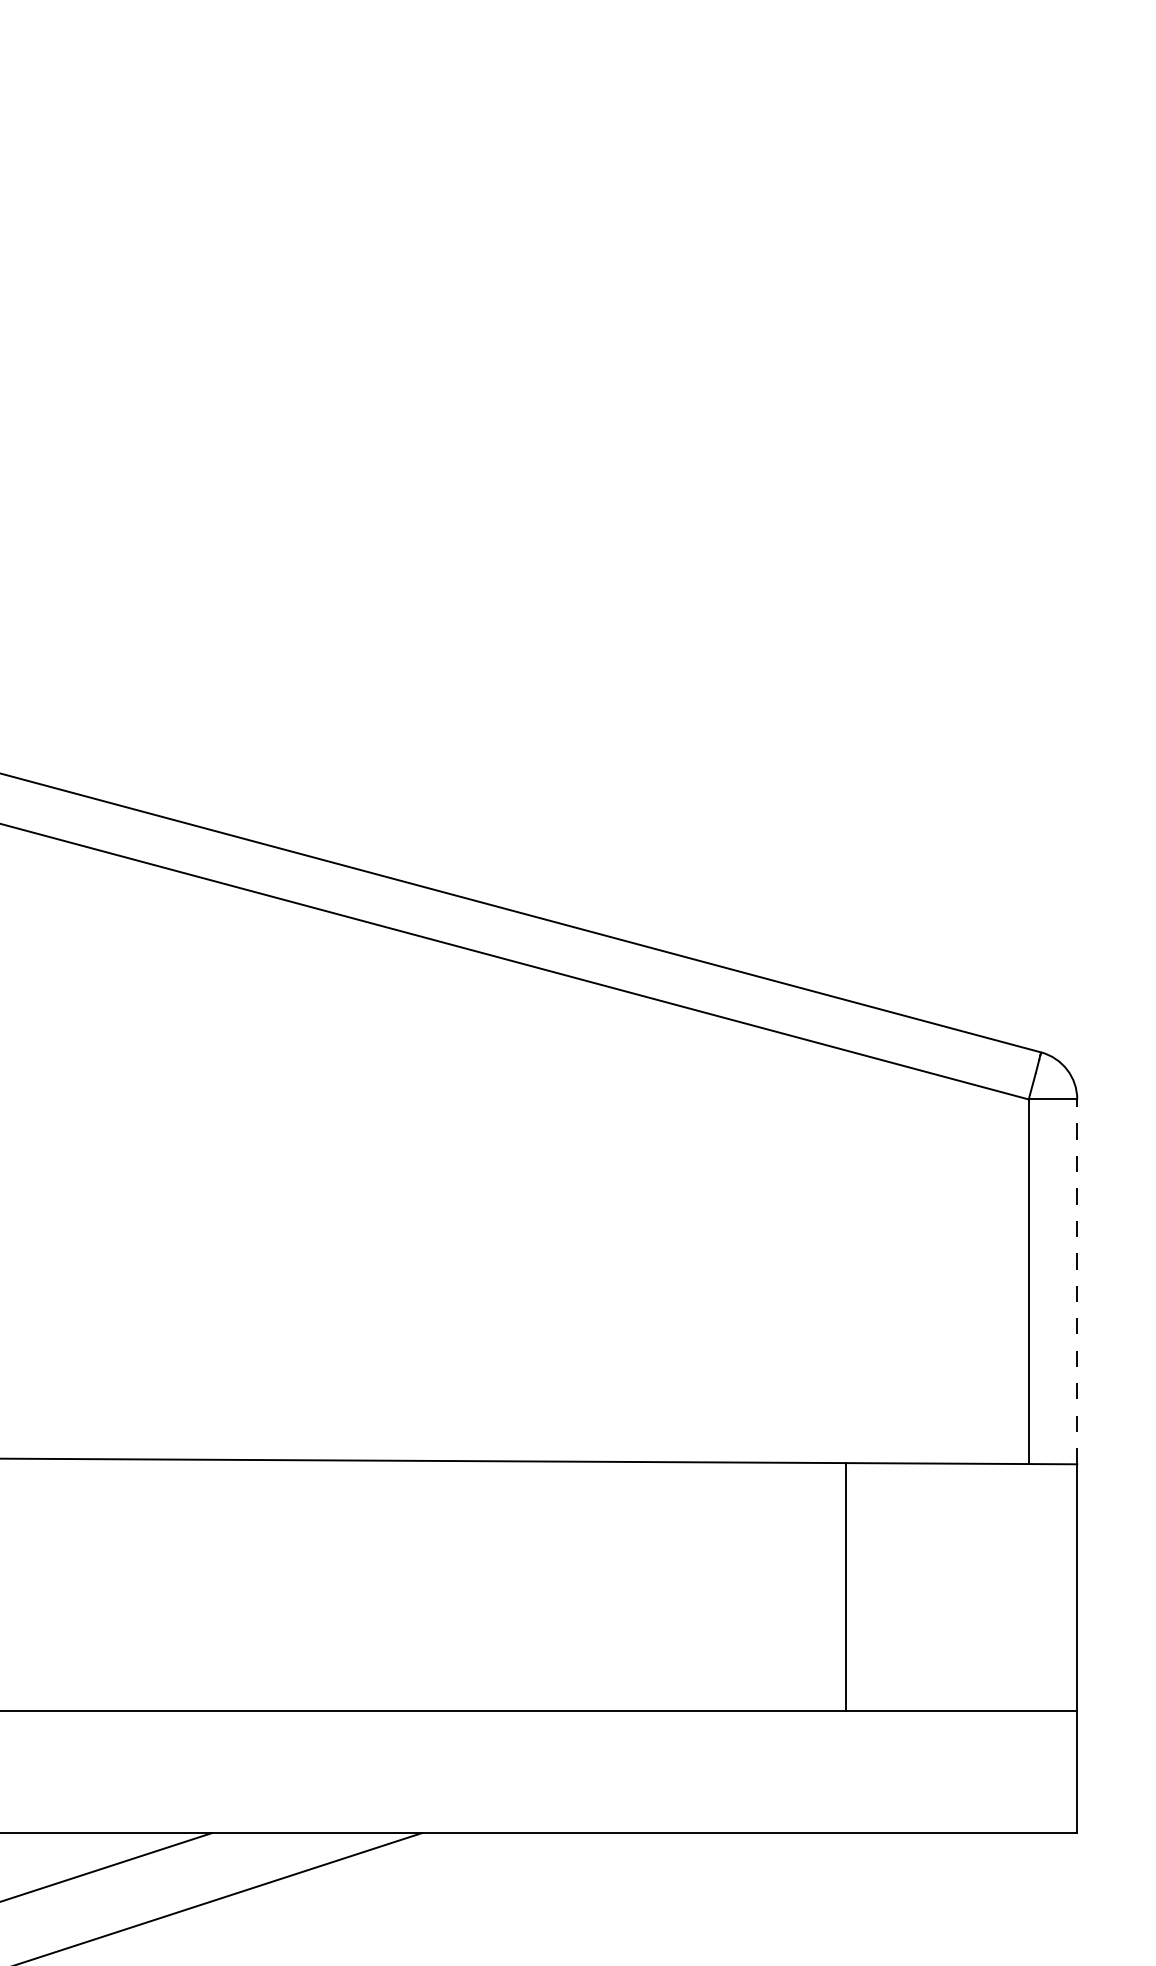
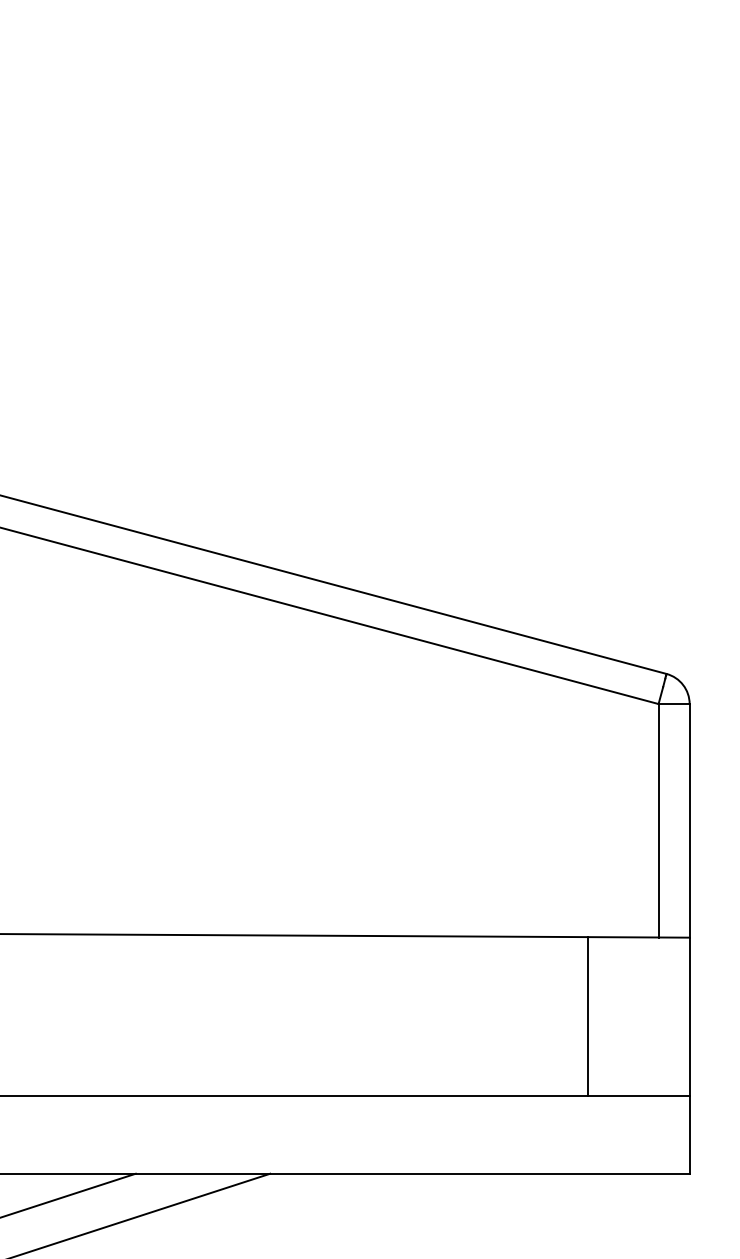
line: (1077, 1281) -> (689, 820), dashed -> solid
line: (845, 1587) -> (587, 1016), moved

